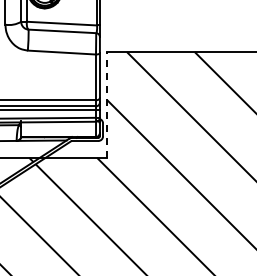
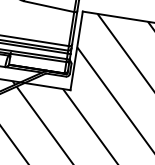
line: (107, 105) -> (76, 51), dashed -> solid

